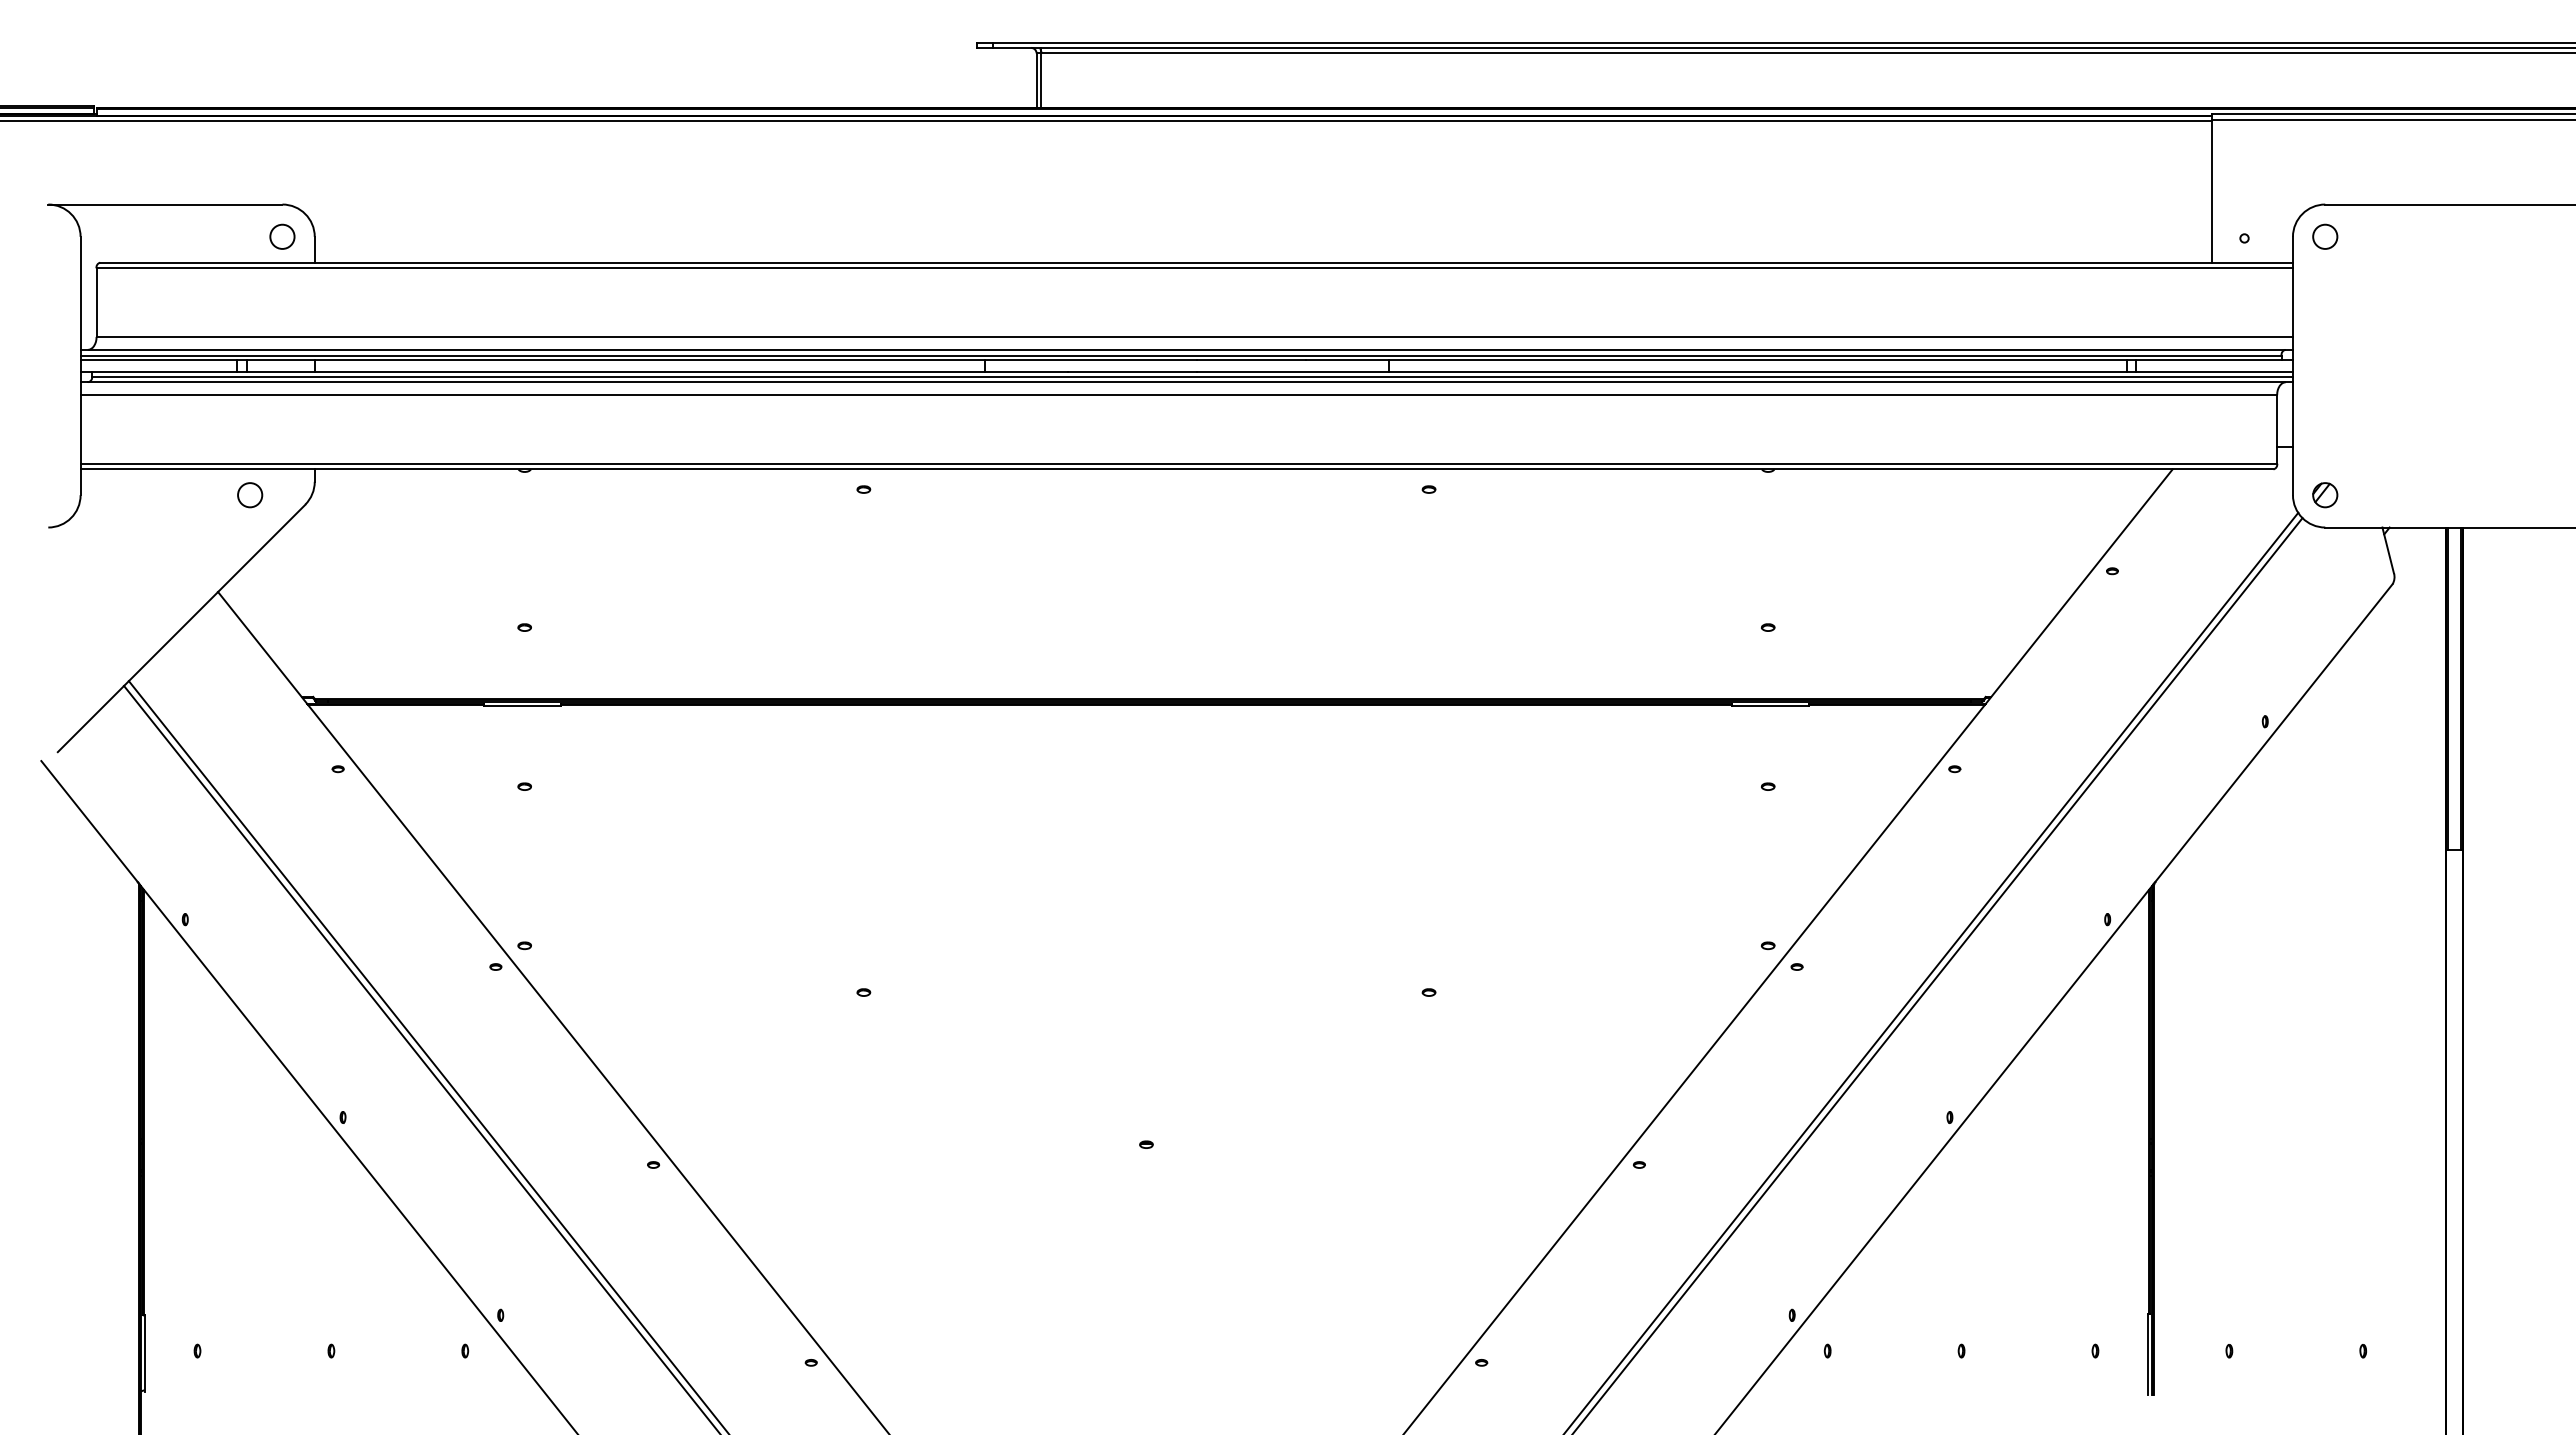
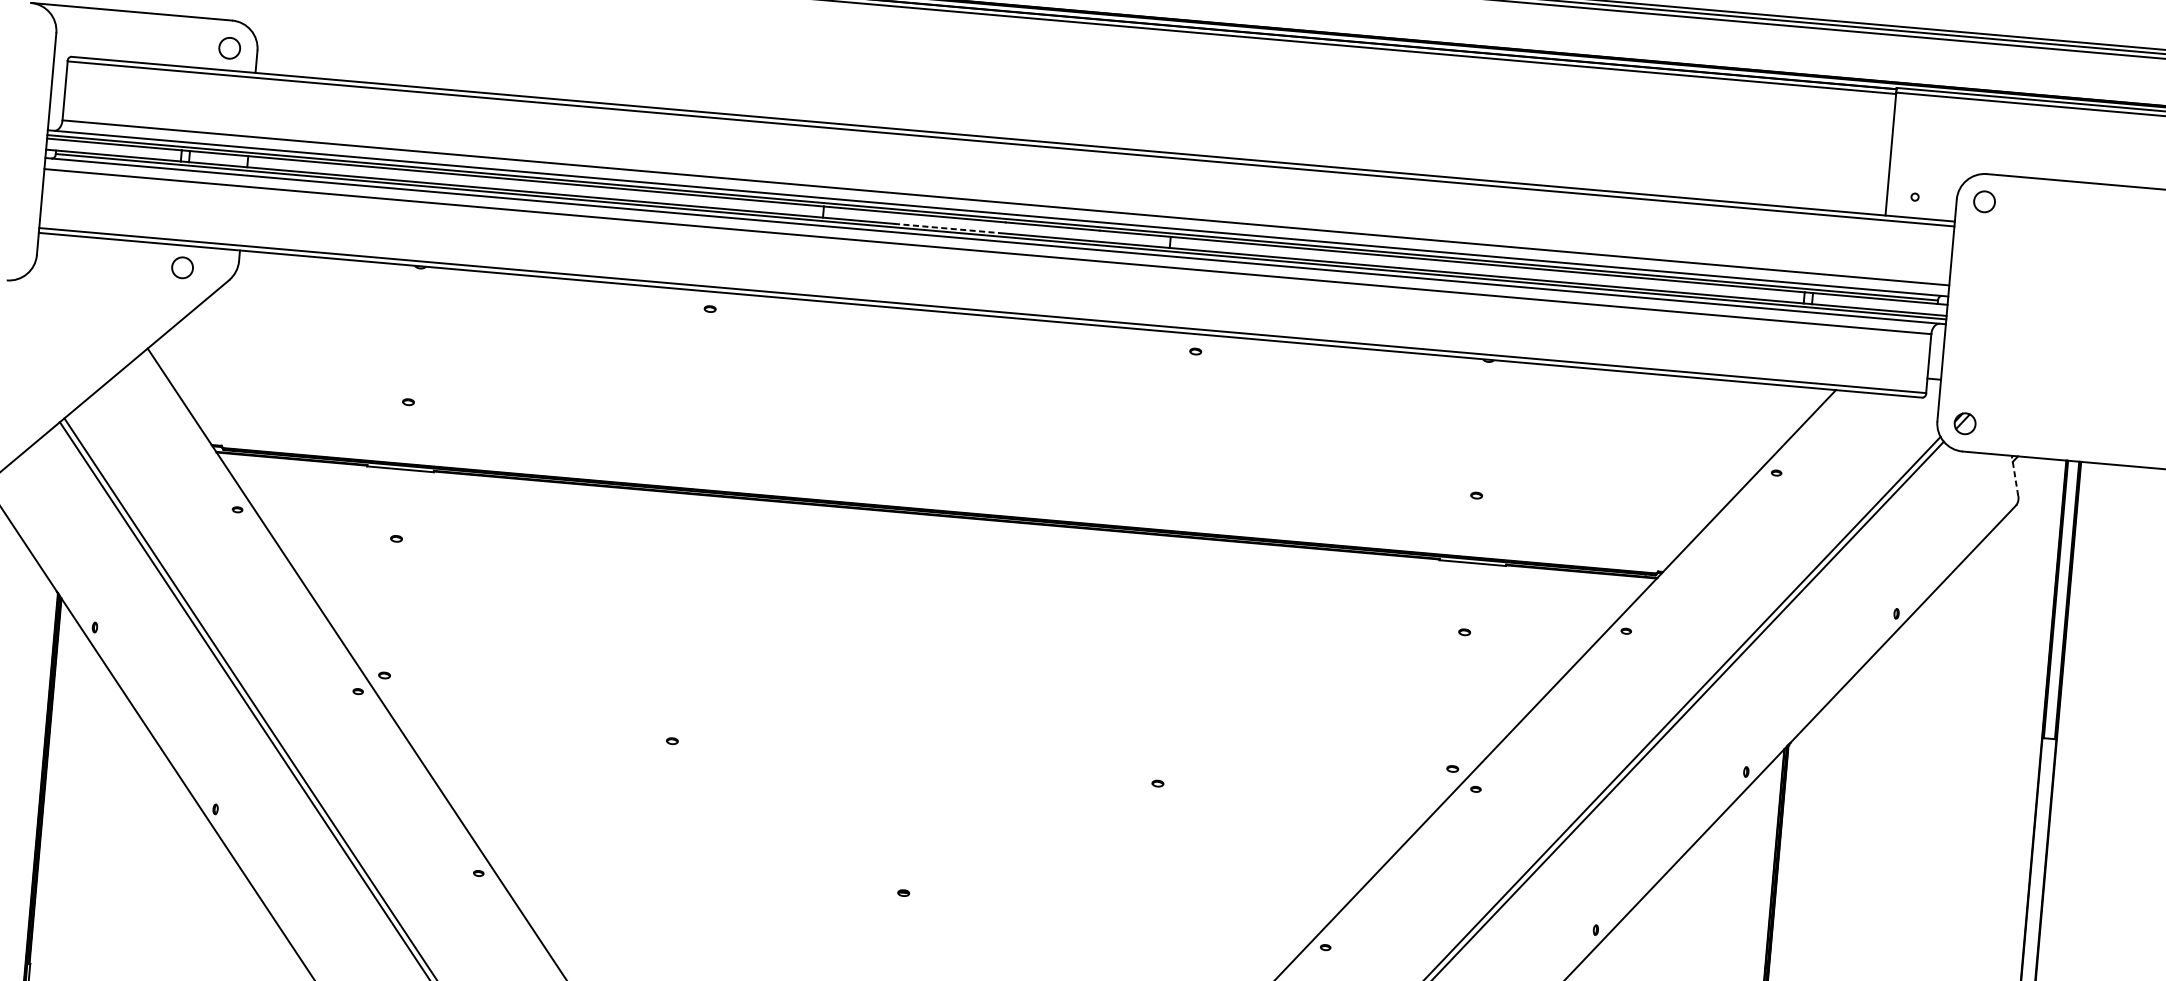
line: (1132, 372) -> (949, 228), solid -> dashed
line: (2388, 550) -> (2015, 476), solid -> dashed

